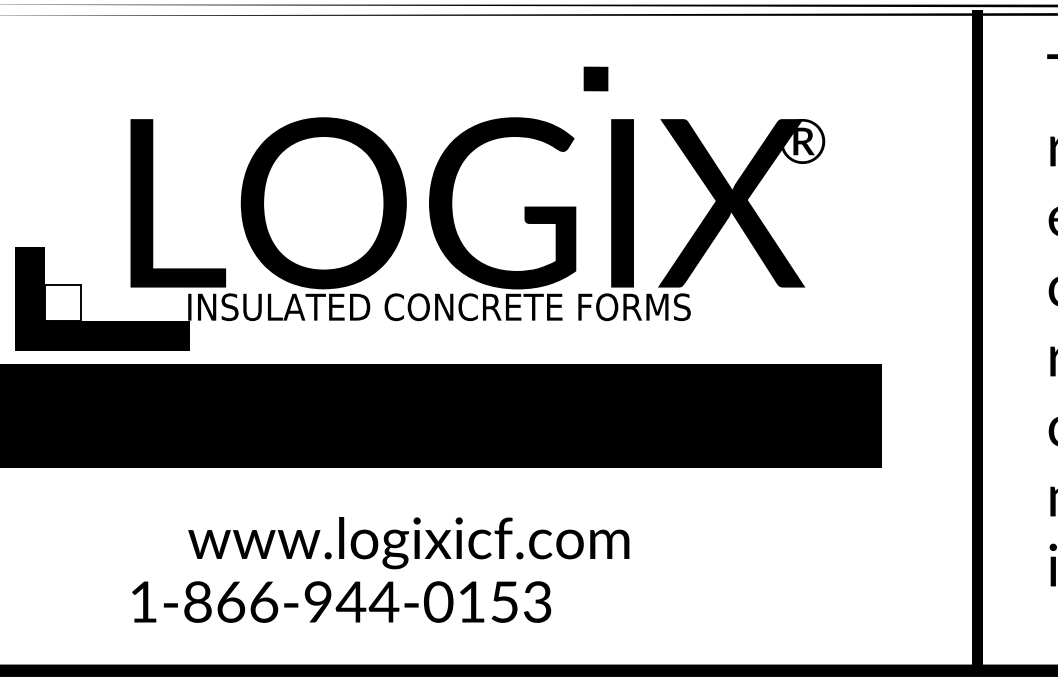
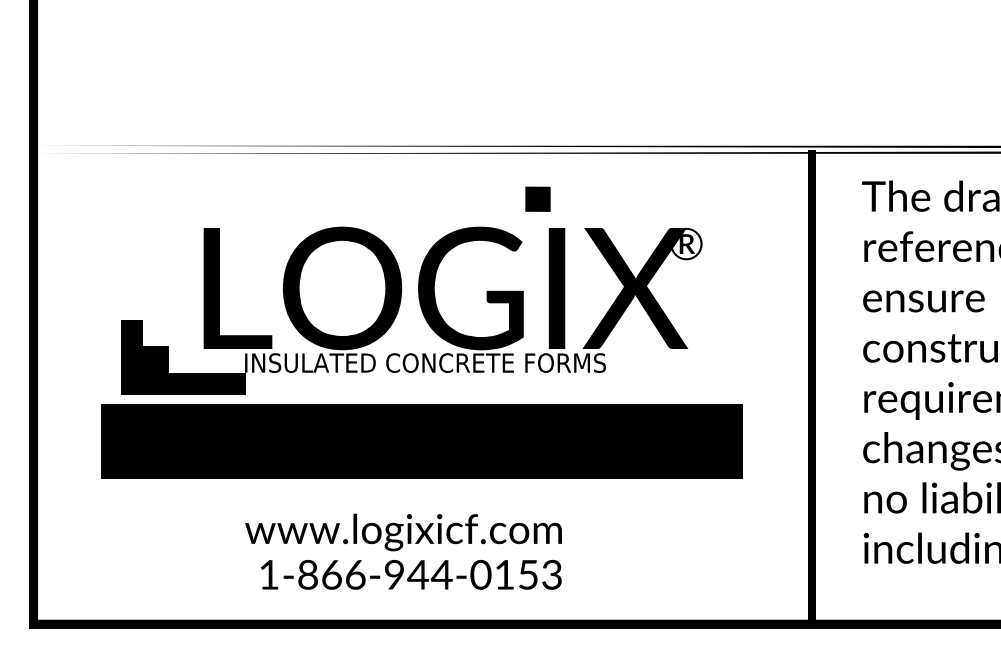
part: (595, 78) -> (537, 198), size x1.43
fill: (63, 302) -> (155, 359), added
text: (341, 601) -> (411, 574), moved

